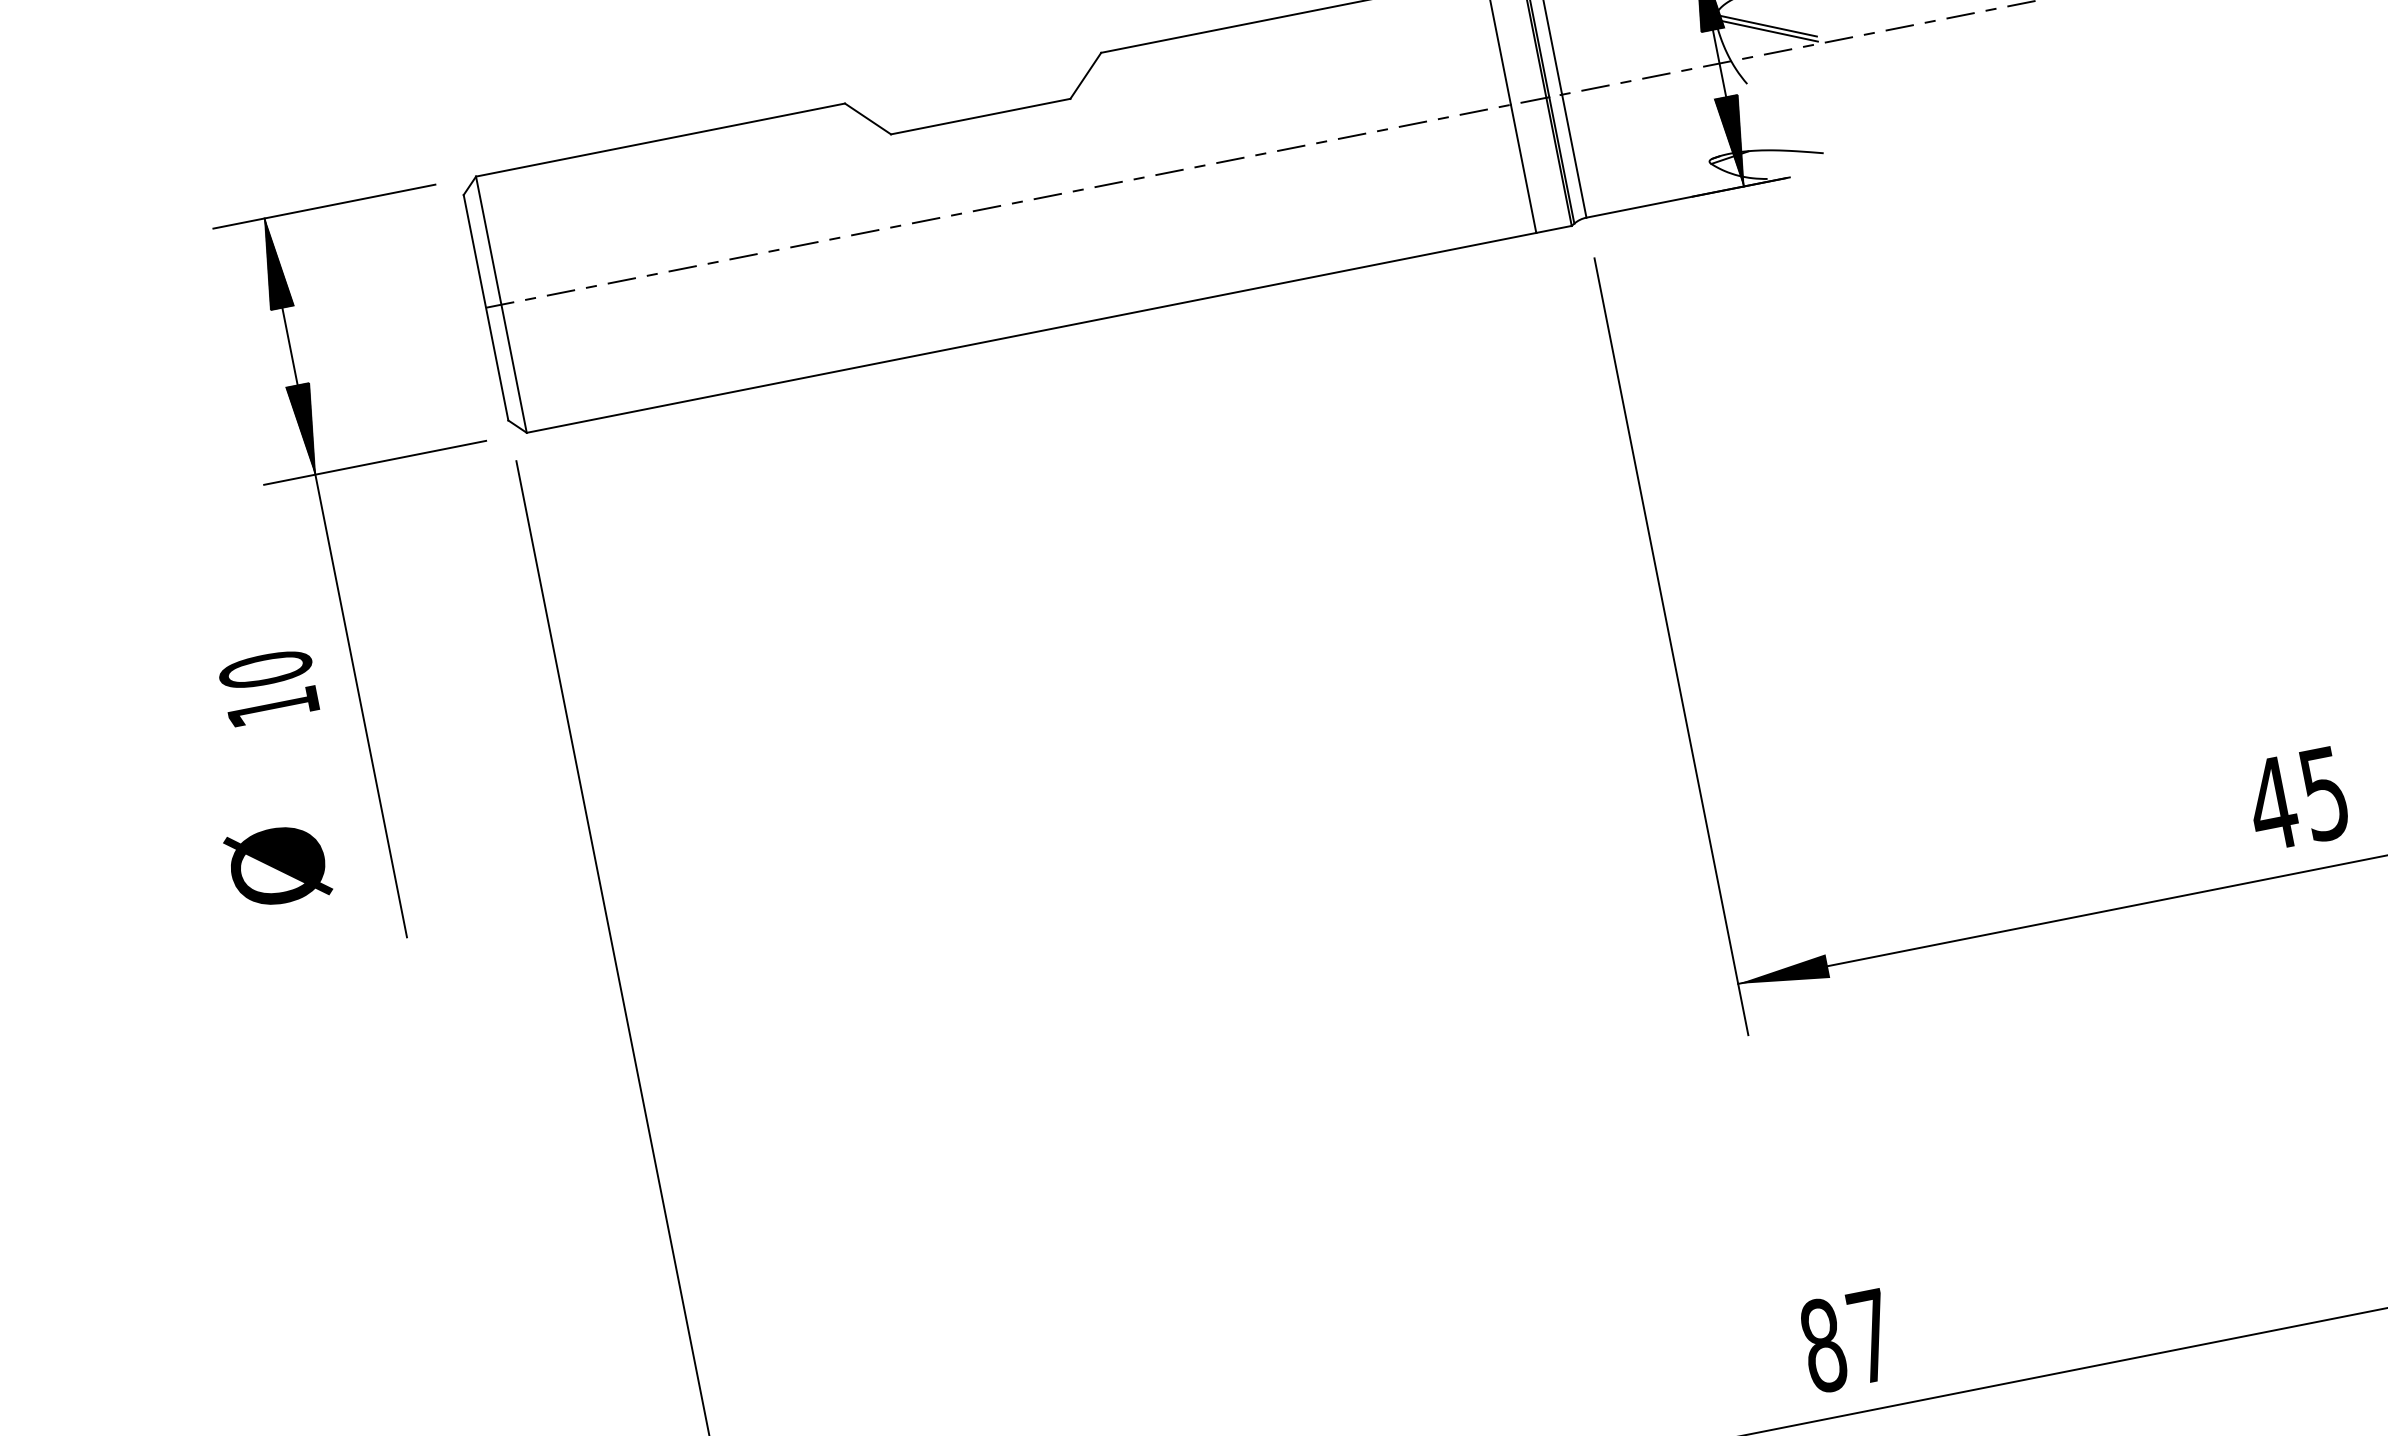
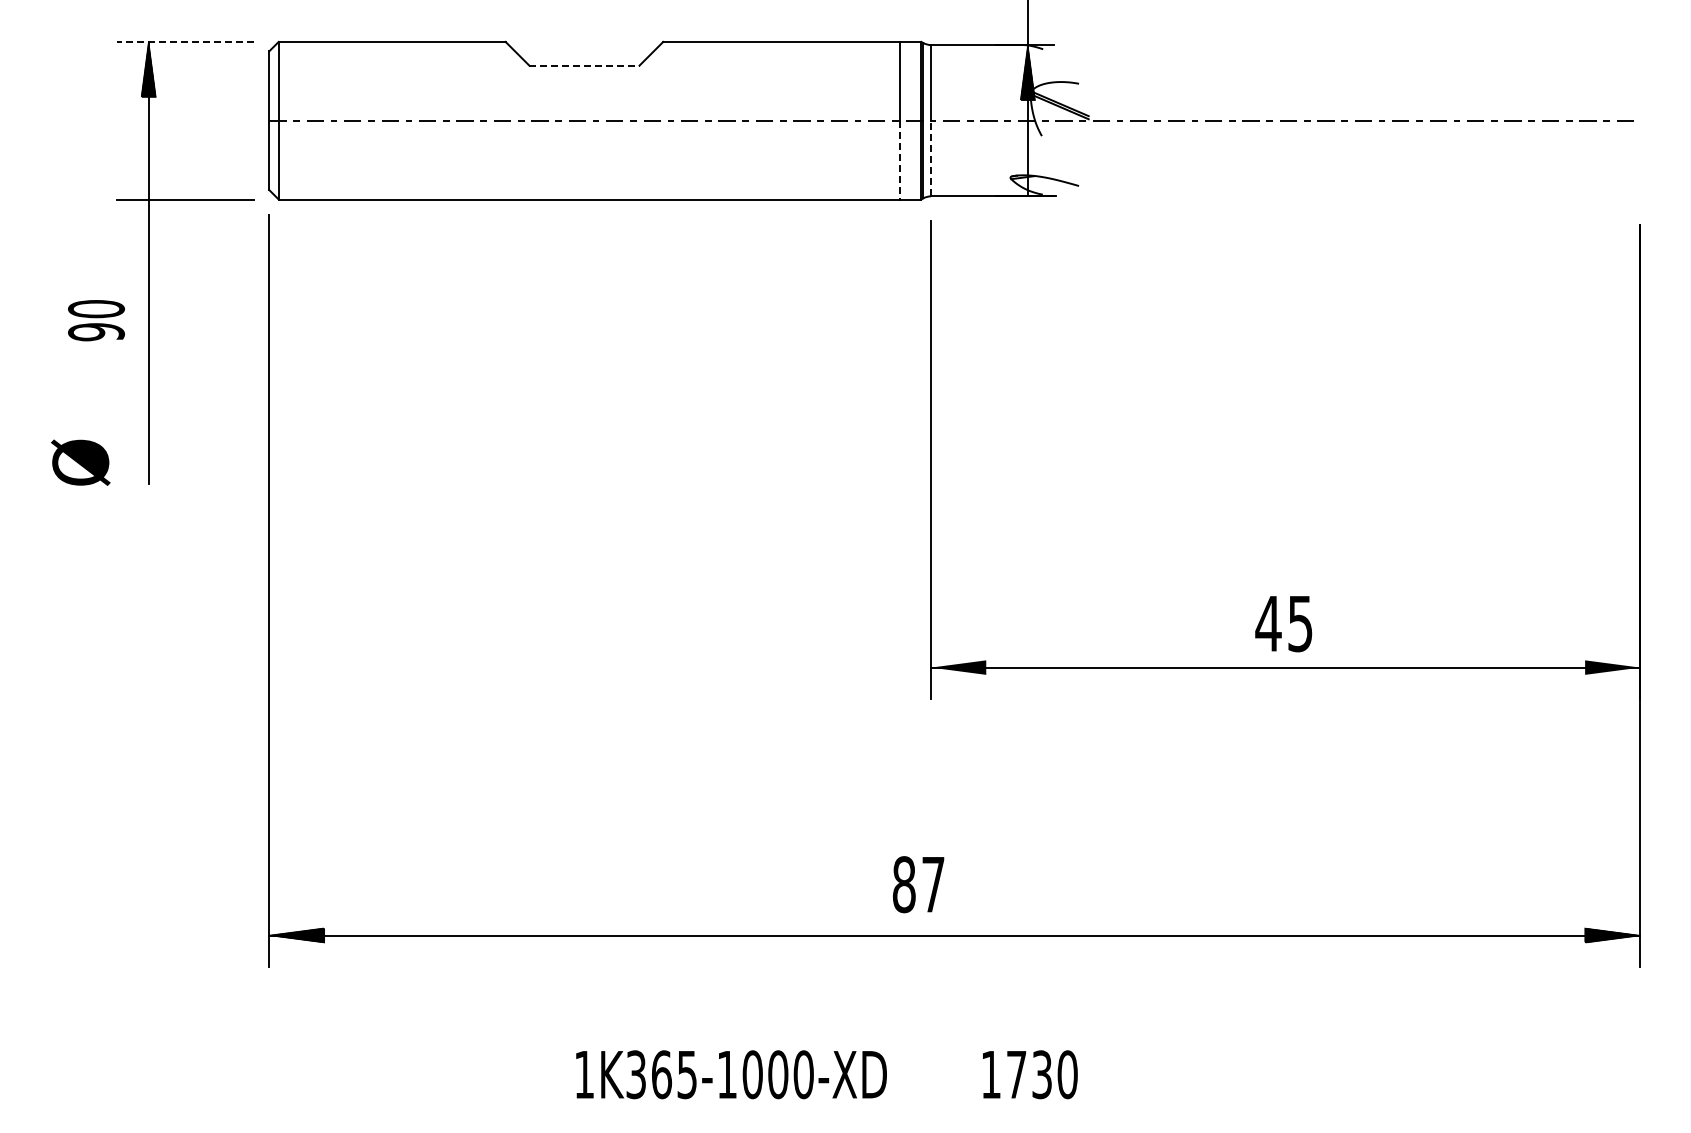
line: (980, 116) -> (584, 65), solid -> dashed
hatch: (1734, 141) -> (1027, 168), removed
line: (1574, 155) -> (931, 158), solid -> dashed
line: (1523, 169) -> (899, 160), solid -> dashed
line: (322, 206) -> (184, 41), solid -> dashed
hatch: (306, 429) -> (148, 171), removed
text: (273, 707) -> (96, 332), 10 -> 90
text: (277, 865) -> (80, 462), moved
text: (1846, 1340) -> (918, 884), moved

